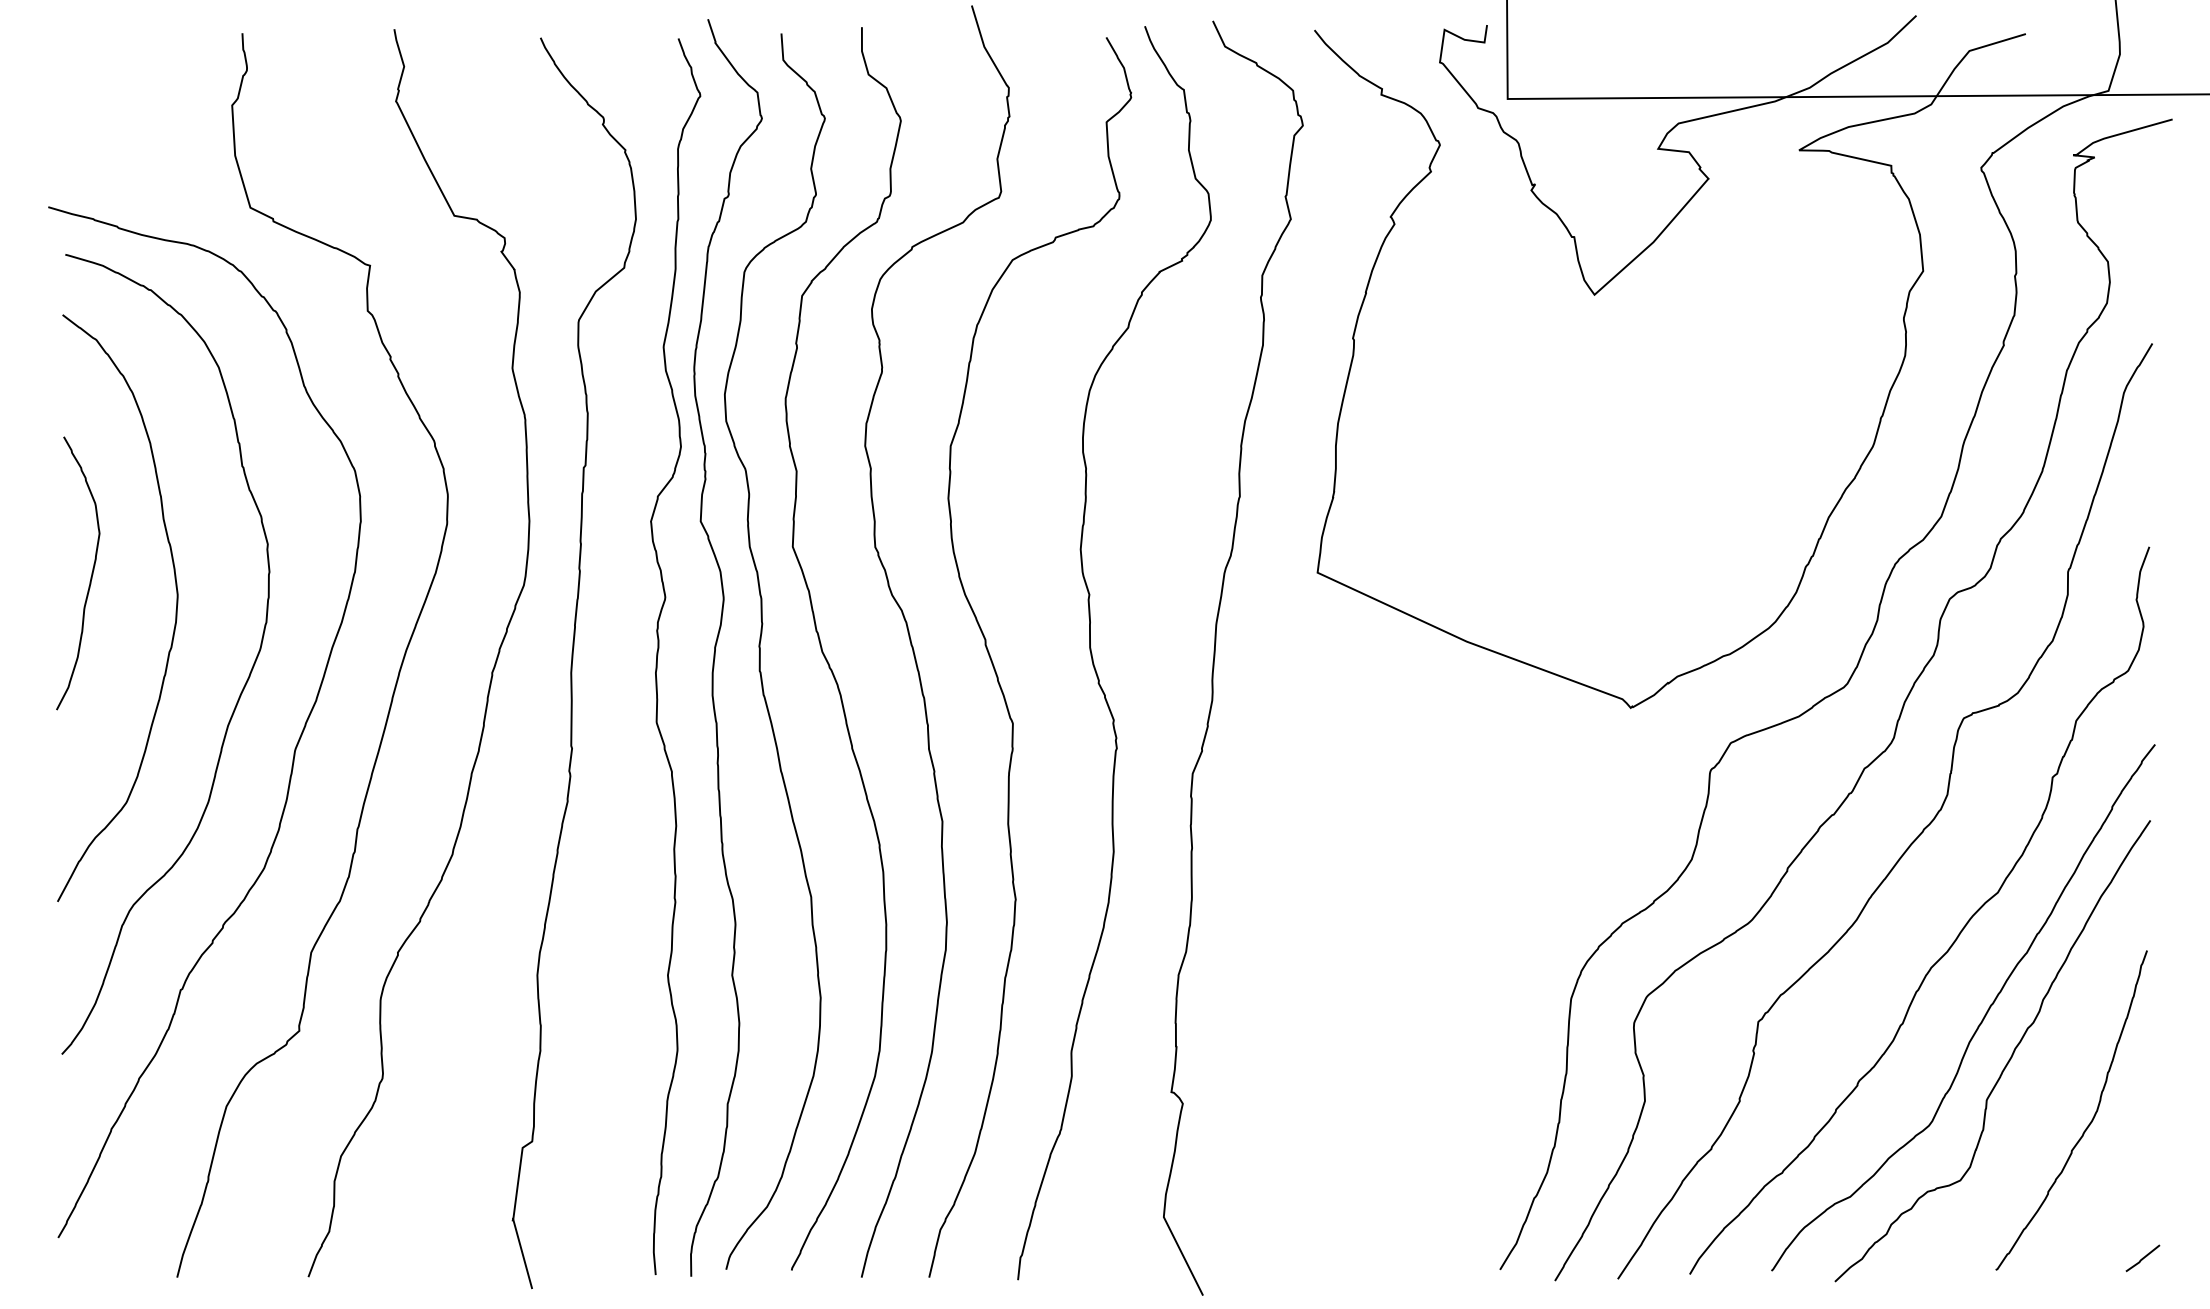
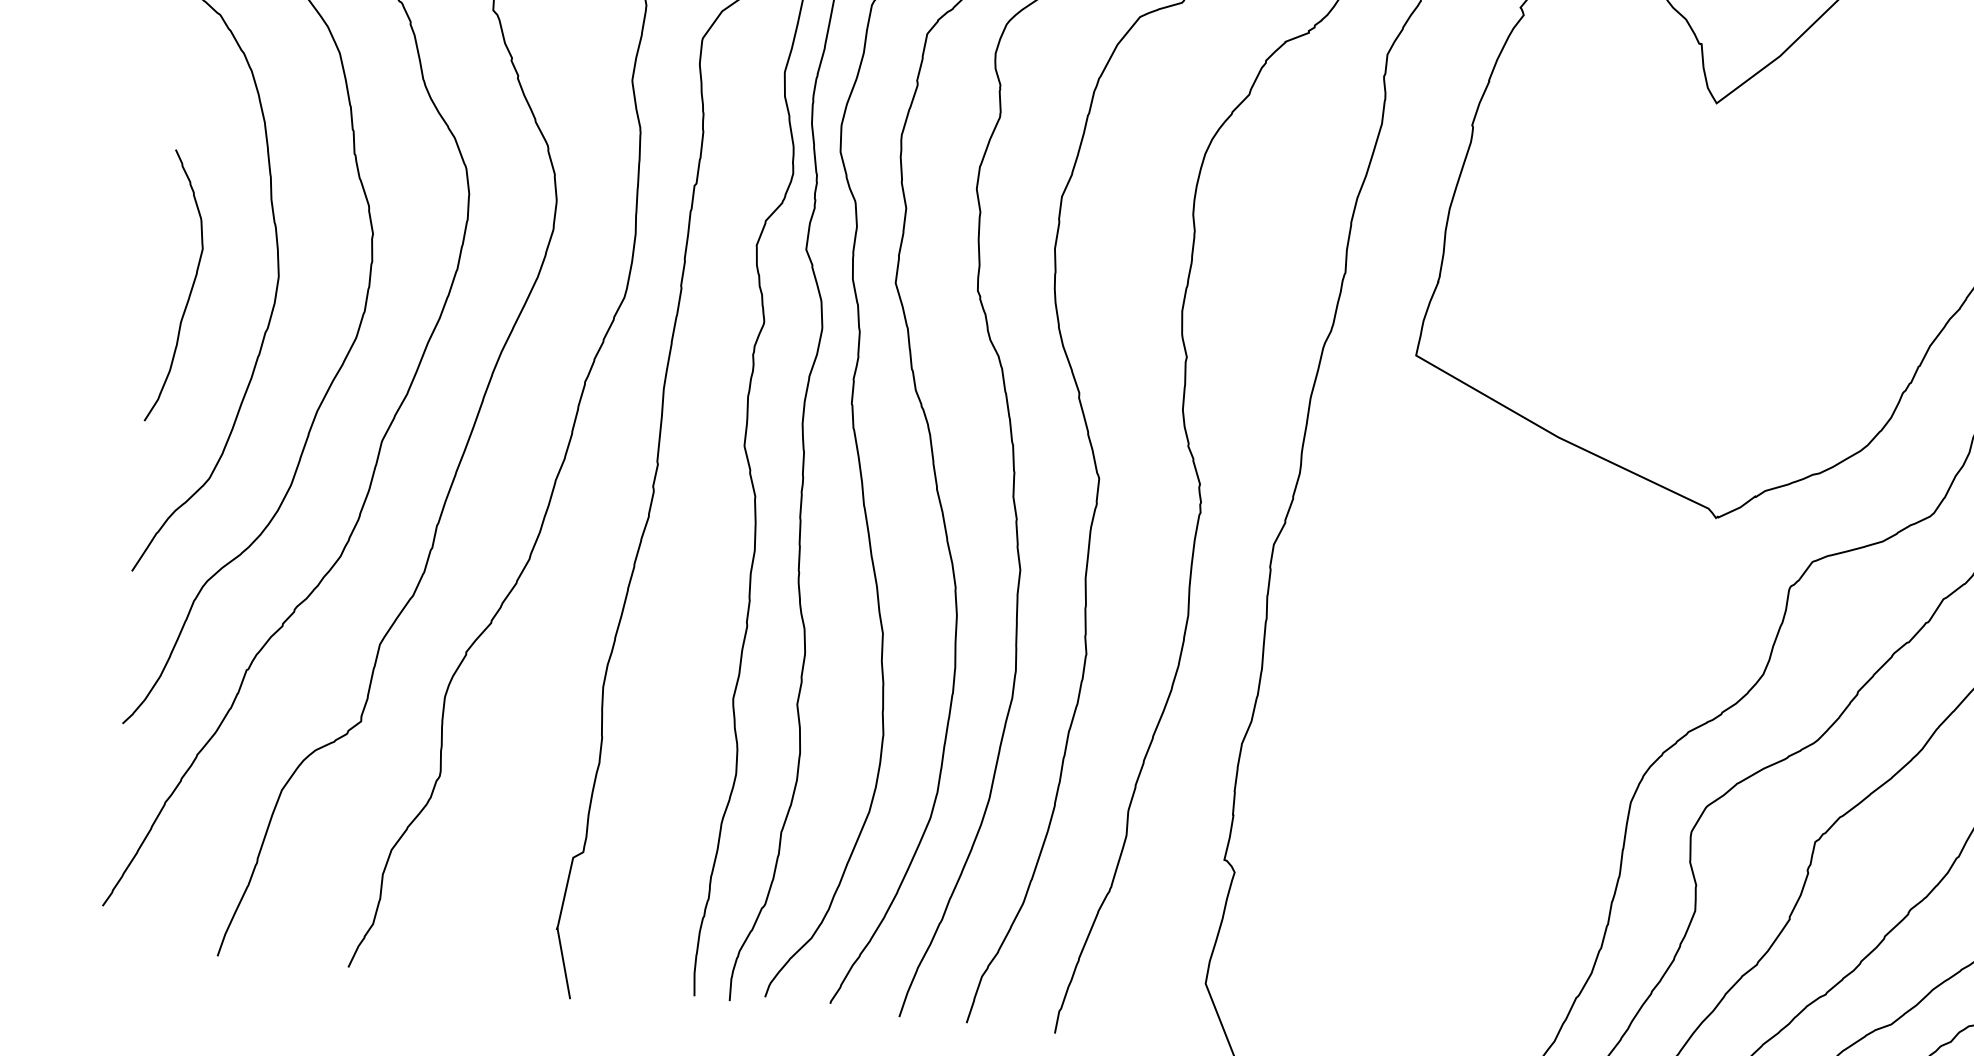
curve: (90, 577) -> (189, 292), moved

